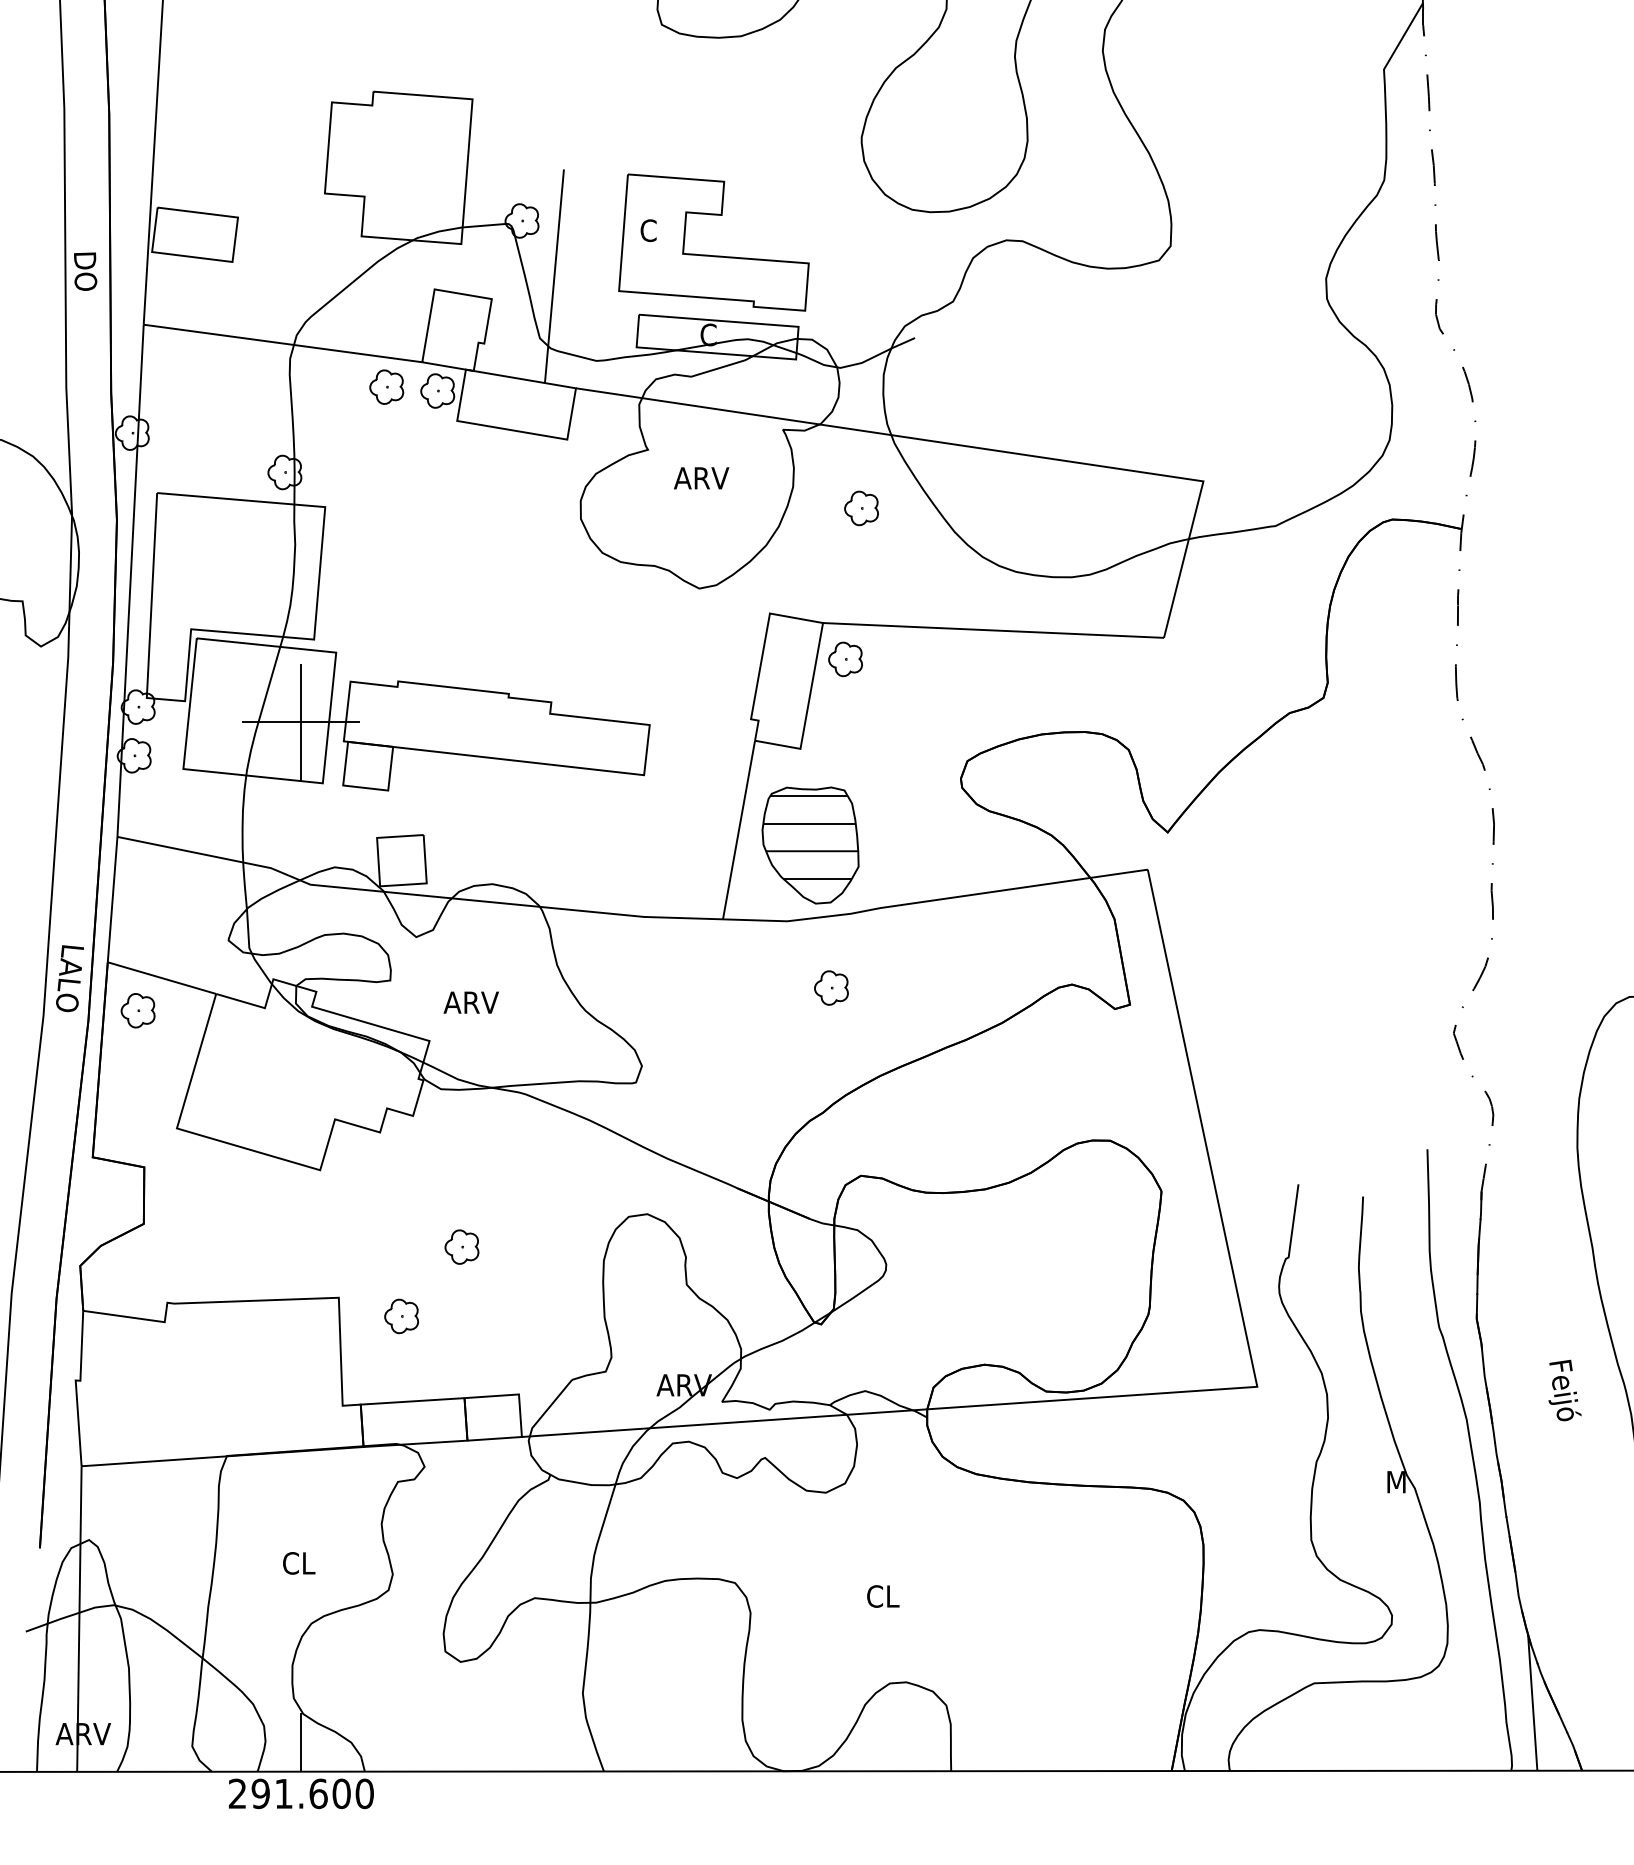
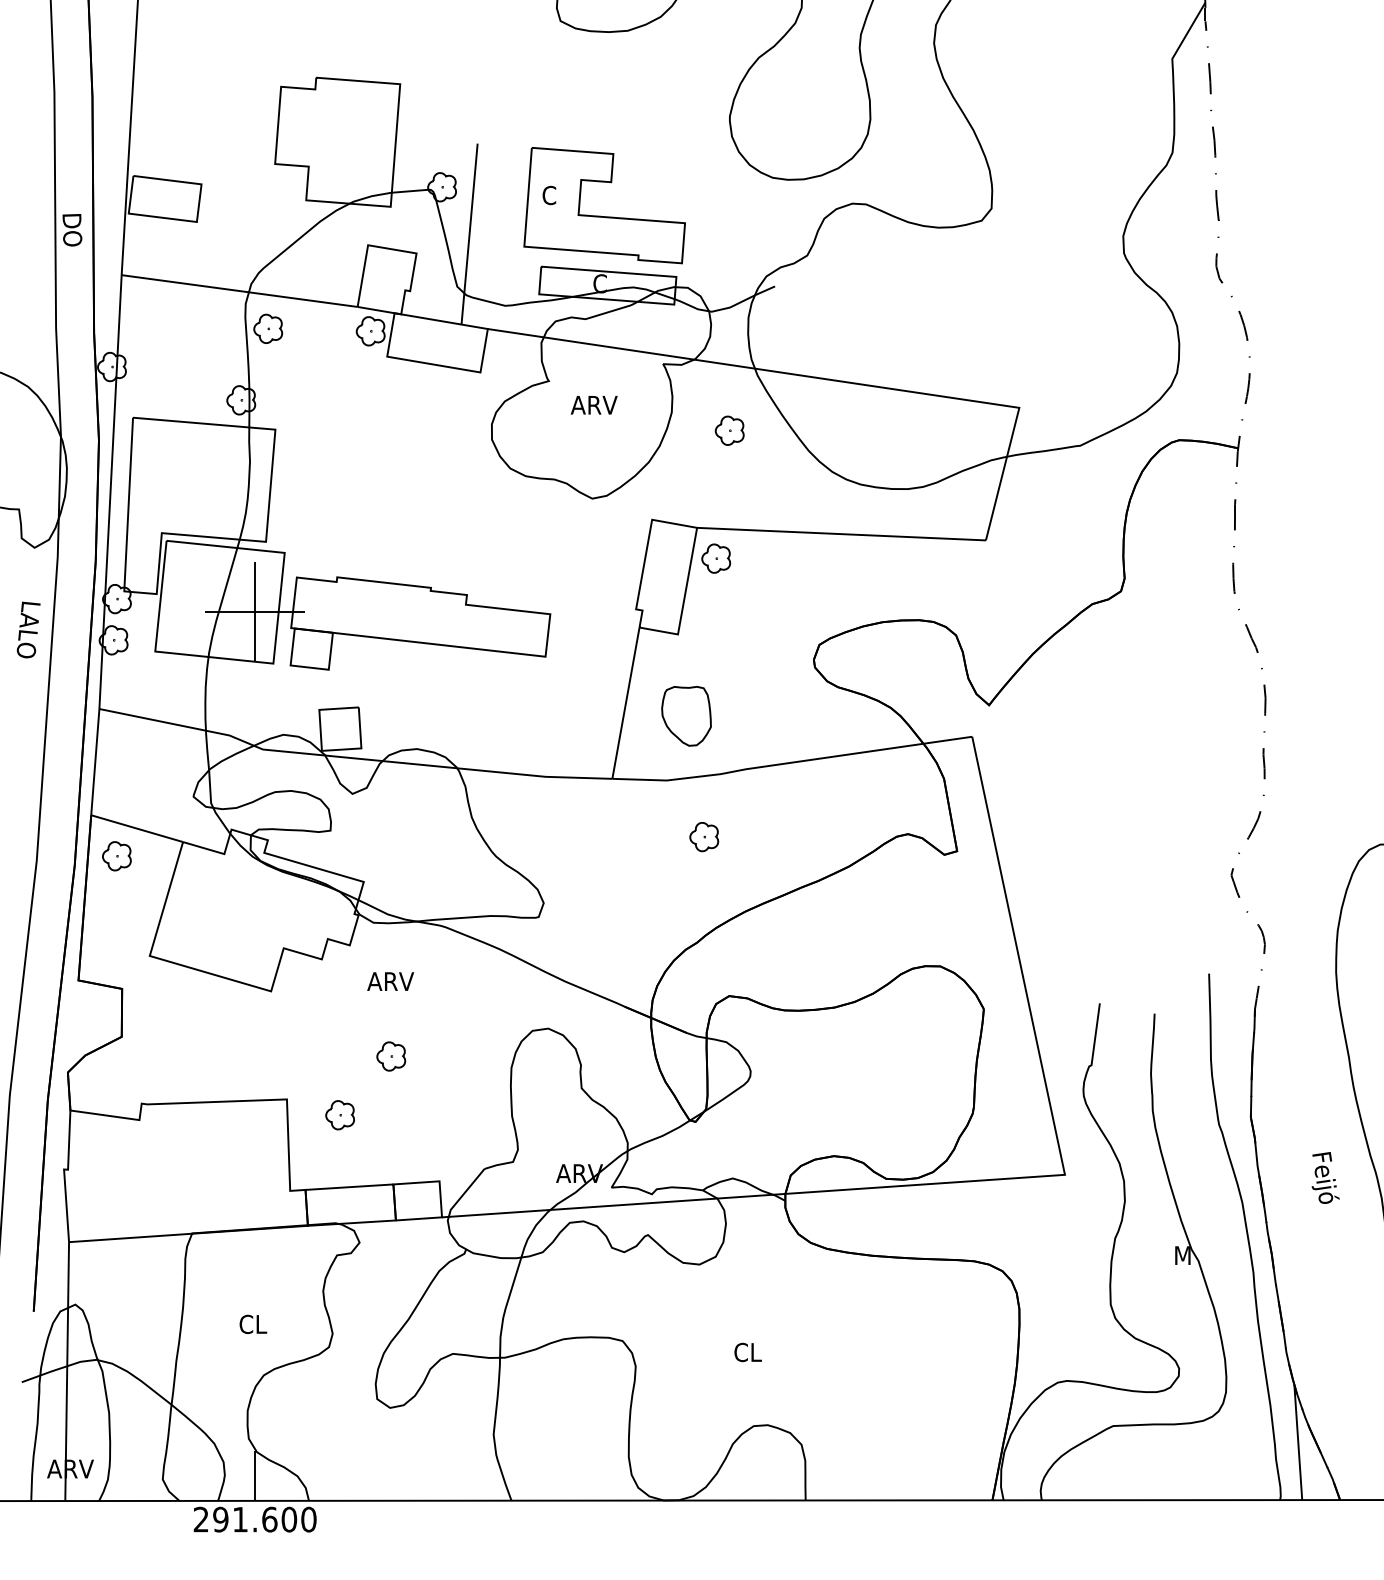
part: (386, 386) -> (268, 328), moved
part: (810, 845) -> (686, 716), size x0.6
text: (69, 978) -> (28, 629), moved
text: (470, 1002) -> (390, 981), moved

